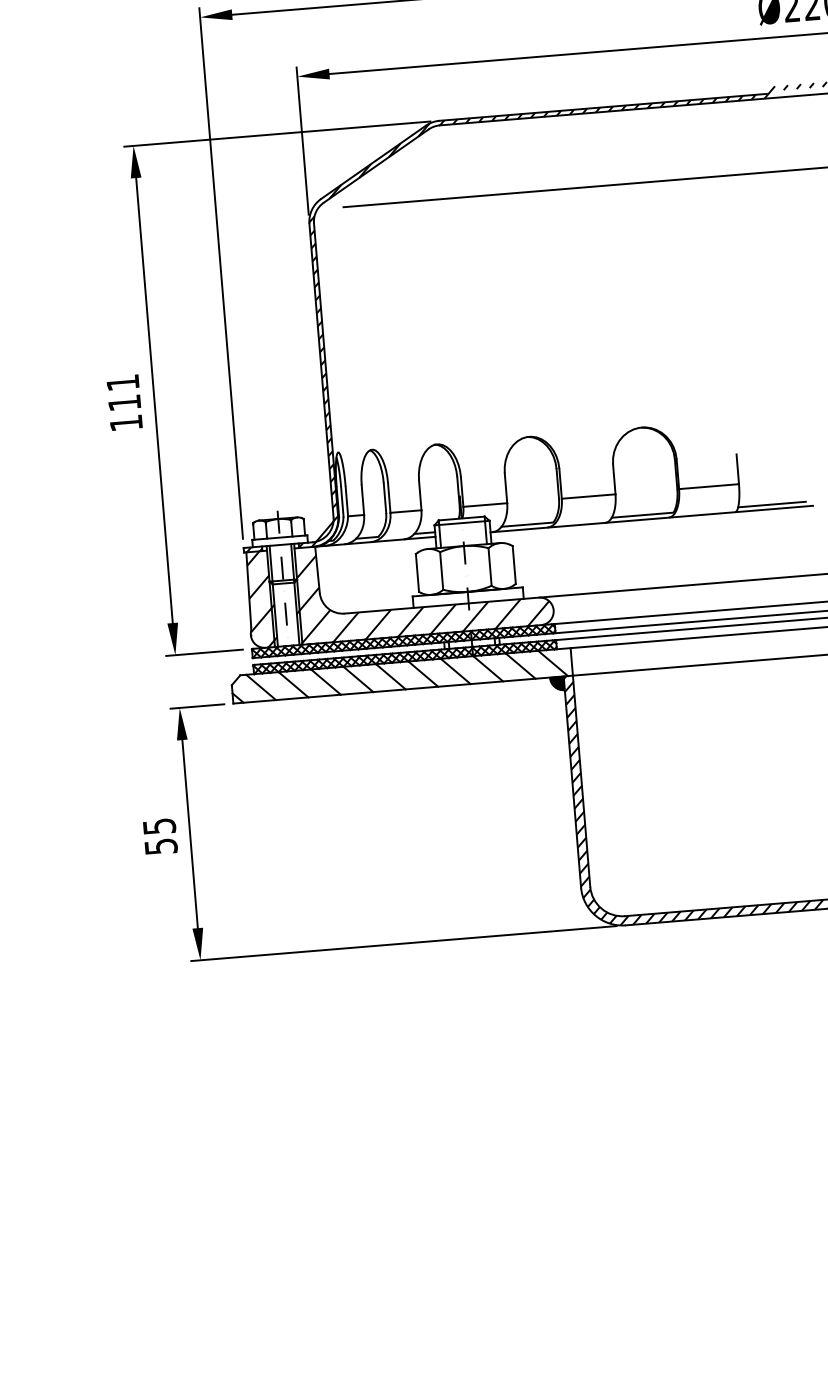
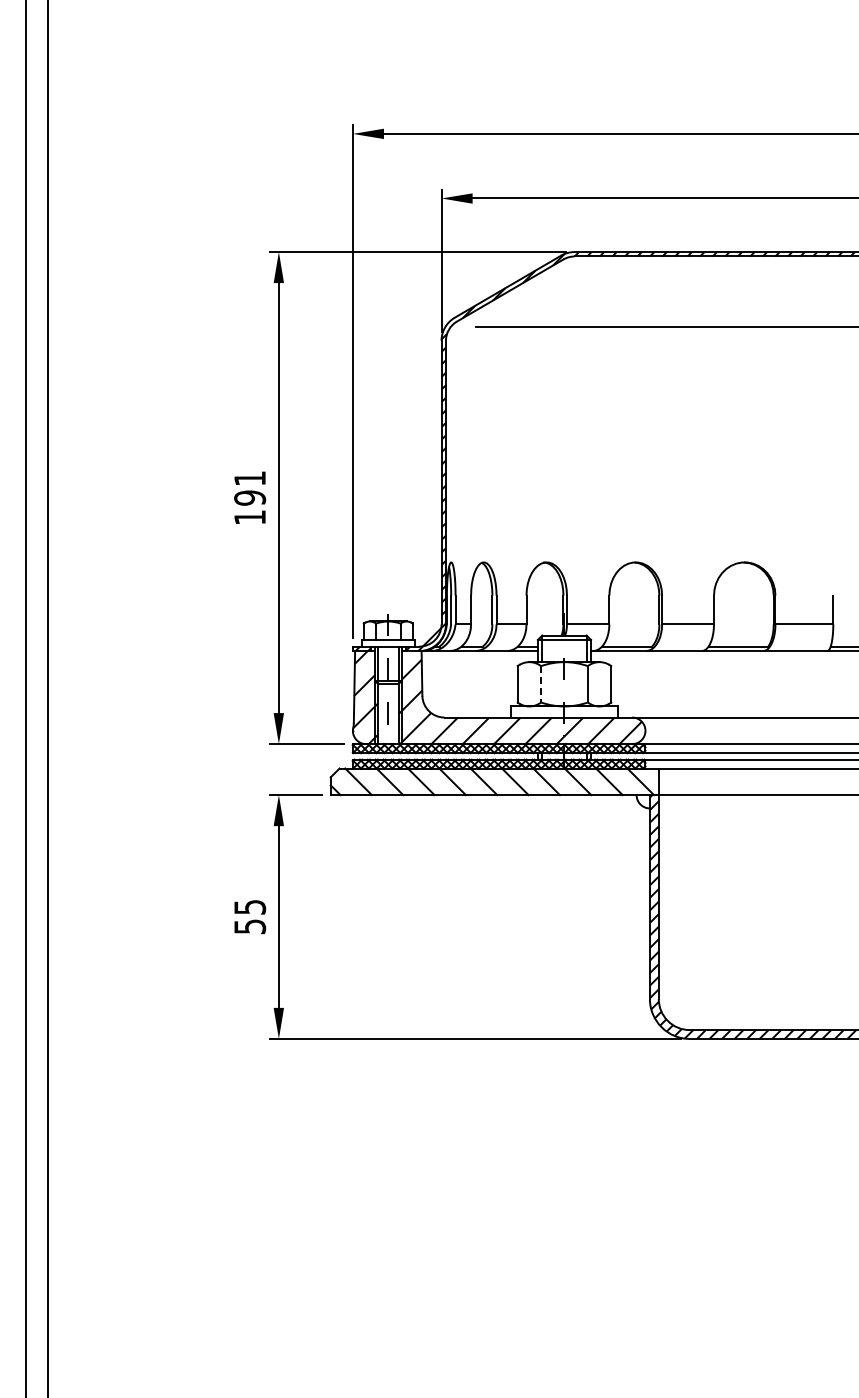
text: (125, 402) -> (250, 497), 111 -> 191
line: (442, 571) -> (541, 684), solid -> dashed
hatch: (556, 683) -> (642, 801), removed

